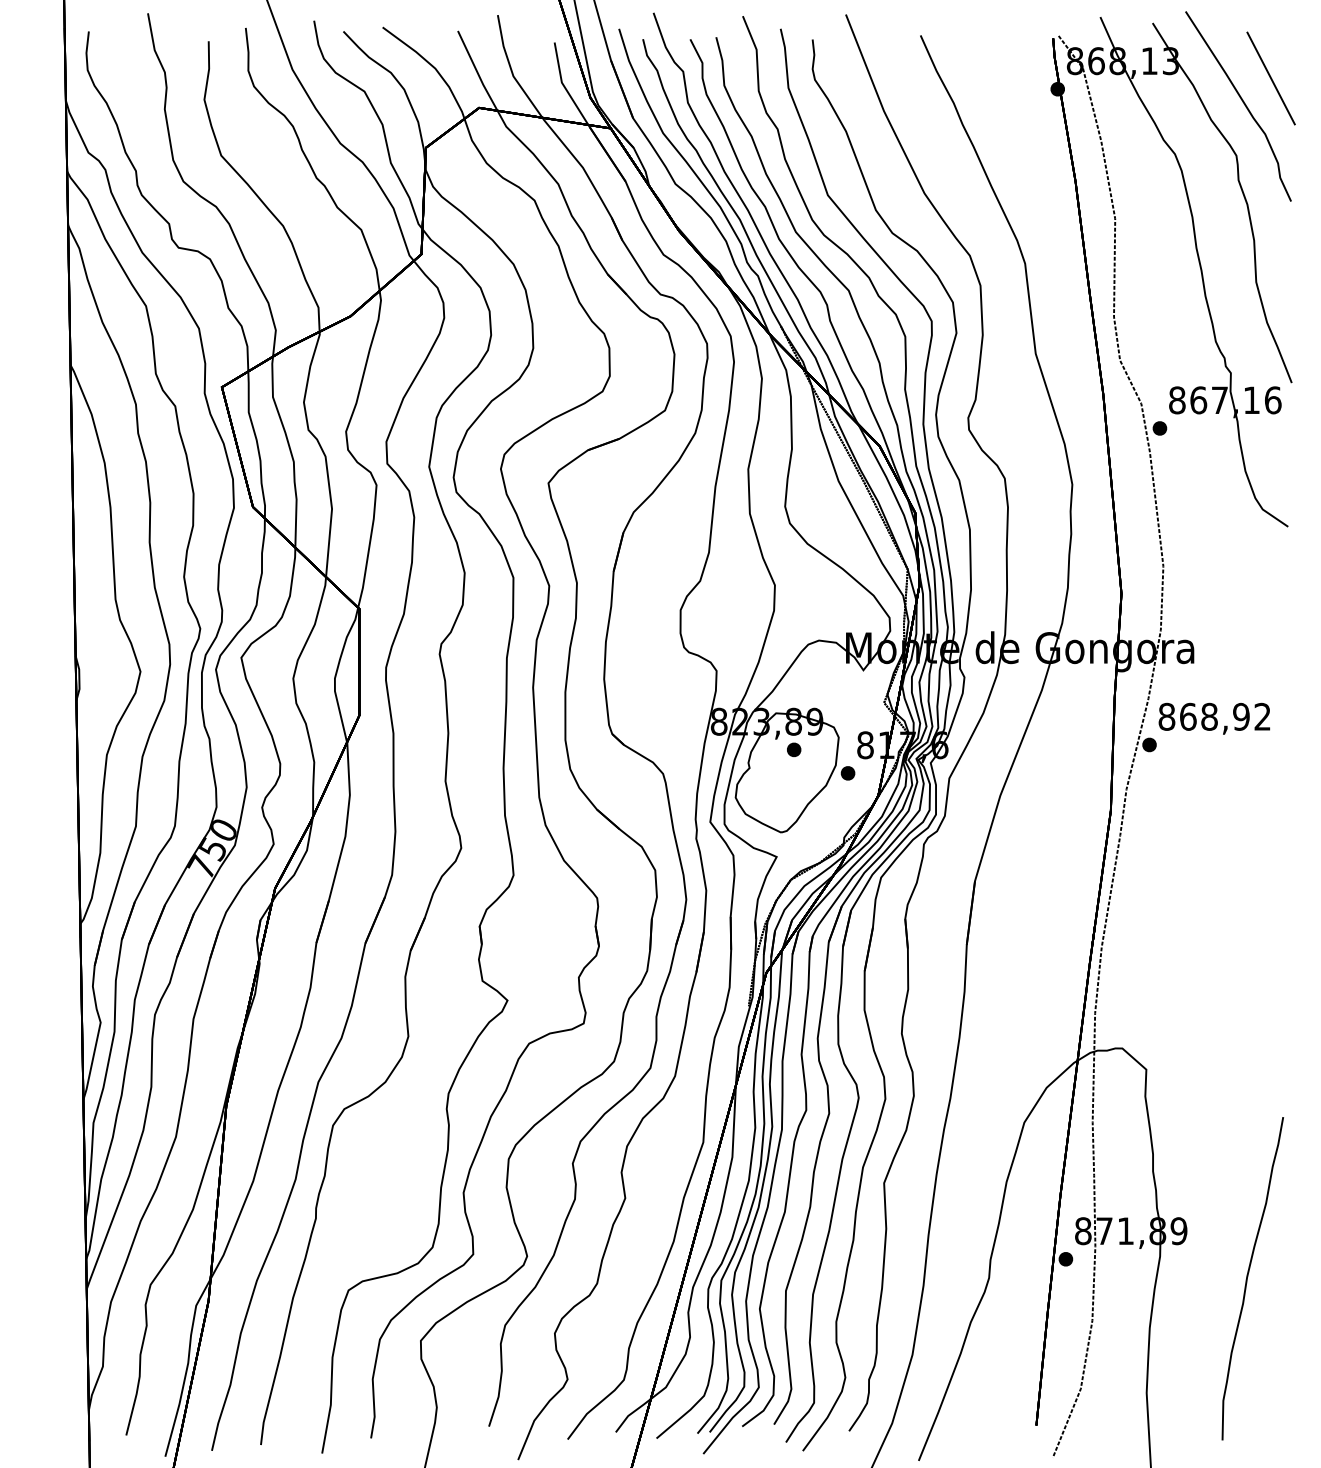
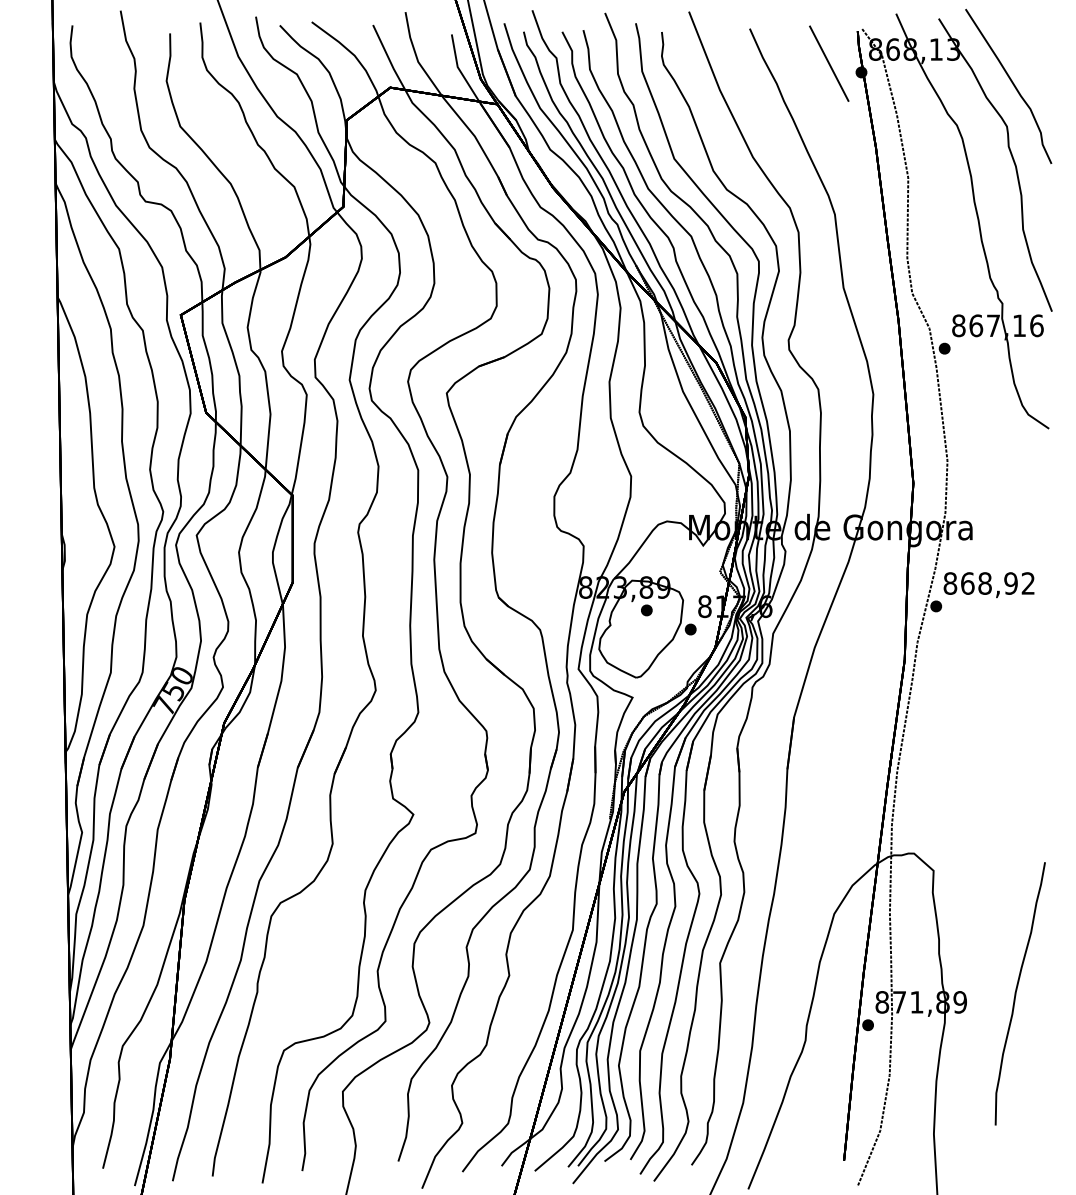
line: (1270, 78) -> (828, 63), moved
curve: (1248, 1276) -> (1016, 992), moved

